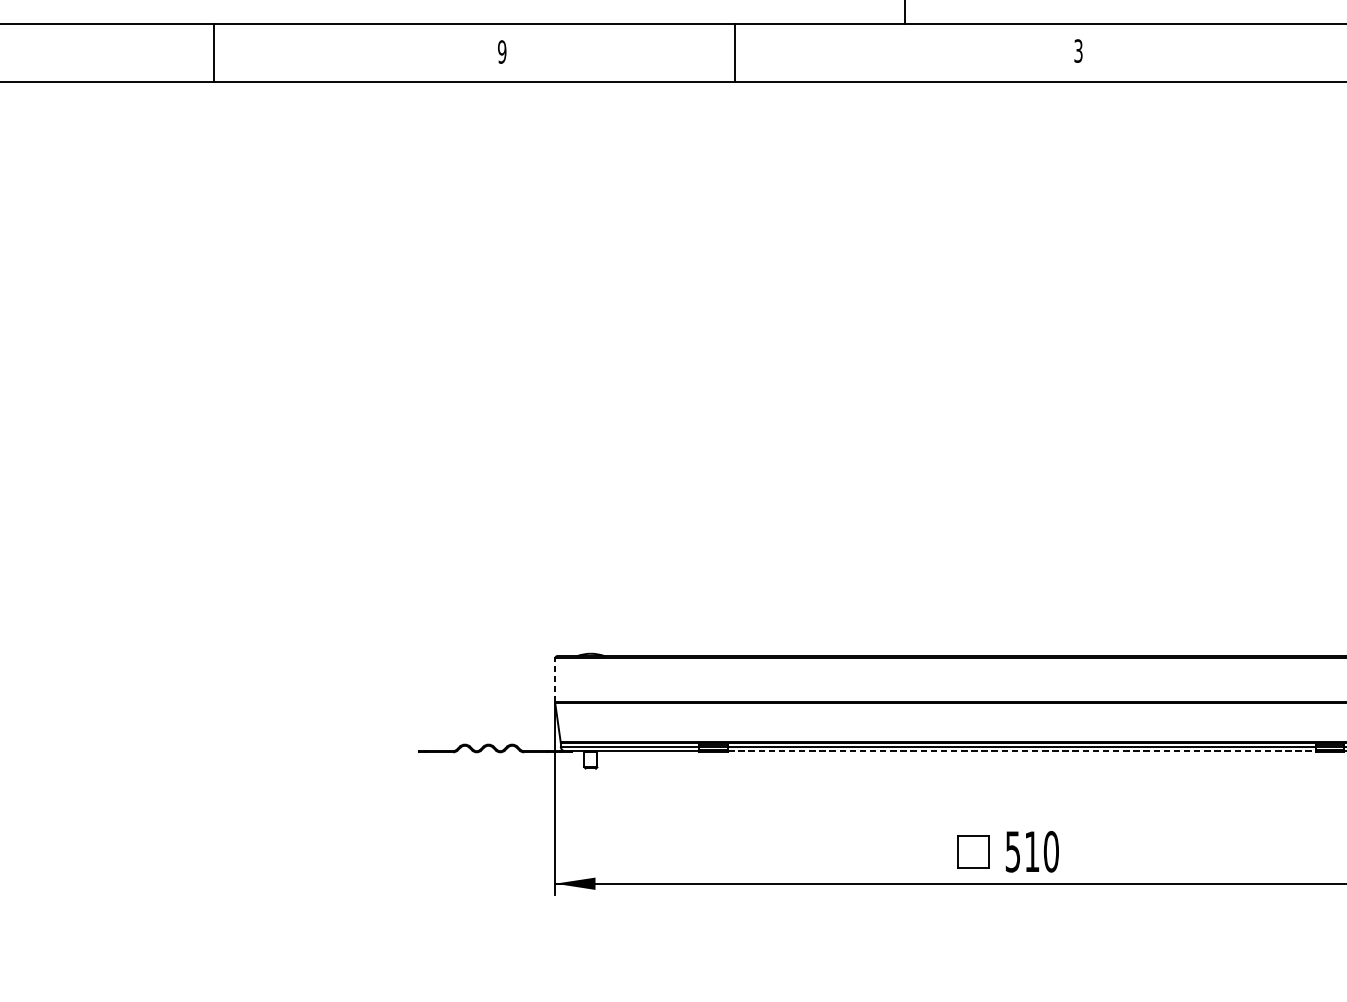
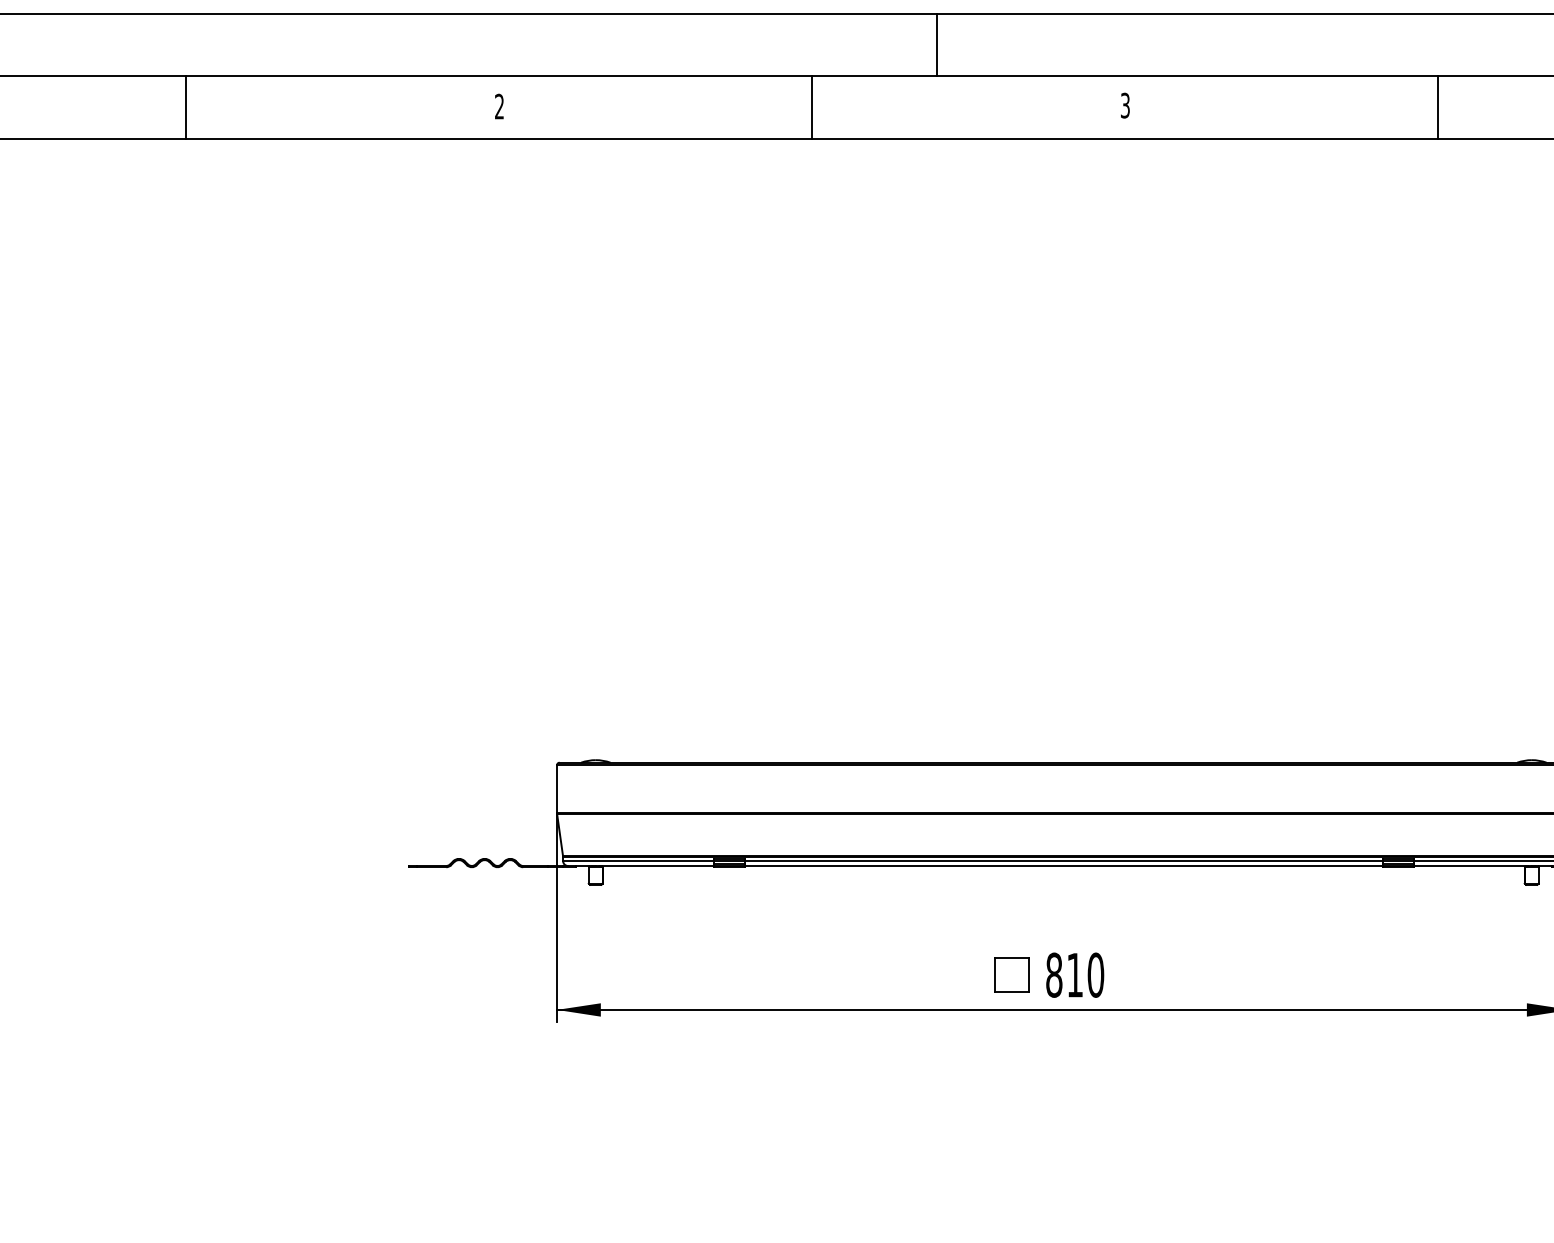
text: (502, 51) -> (499, 106), 9 -> 2
line: (735, 52) -> (812, 107), moved
line: (555, 680) -> (557, 789), dashed -> solid
line: (1022, 750) -> (1064, 865), dashed -> solid
text: (1013, 851) -> (1054, 974), 510 -> 810

